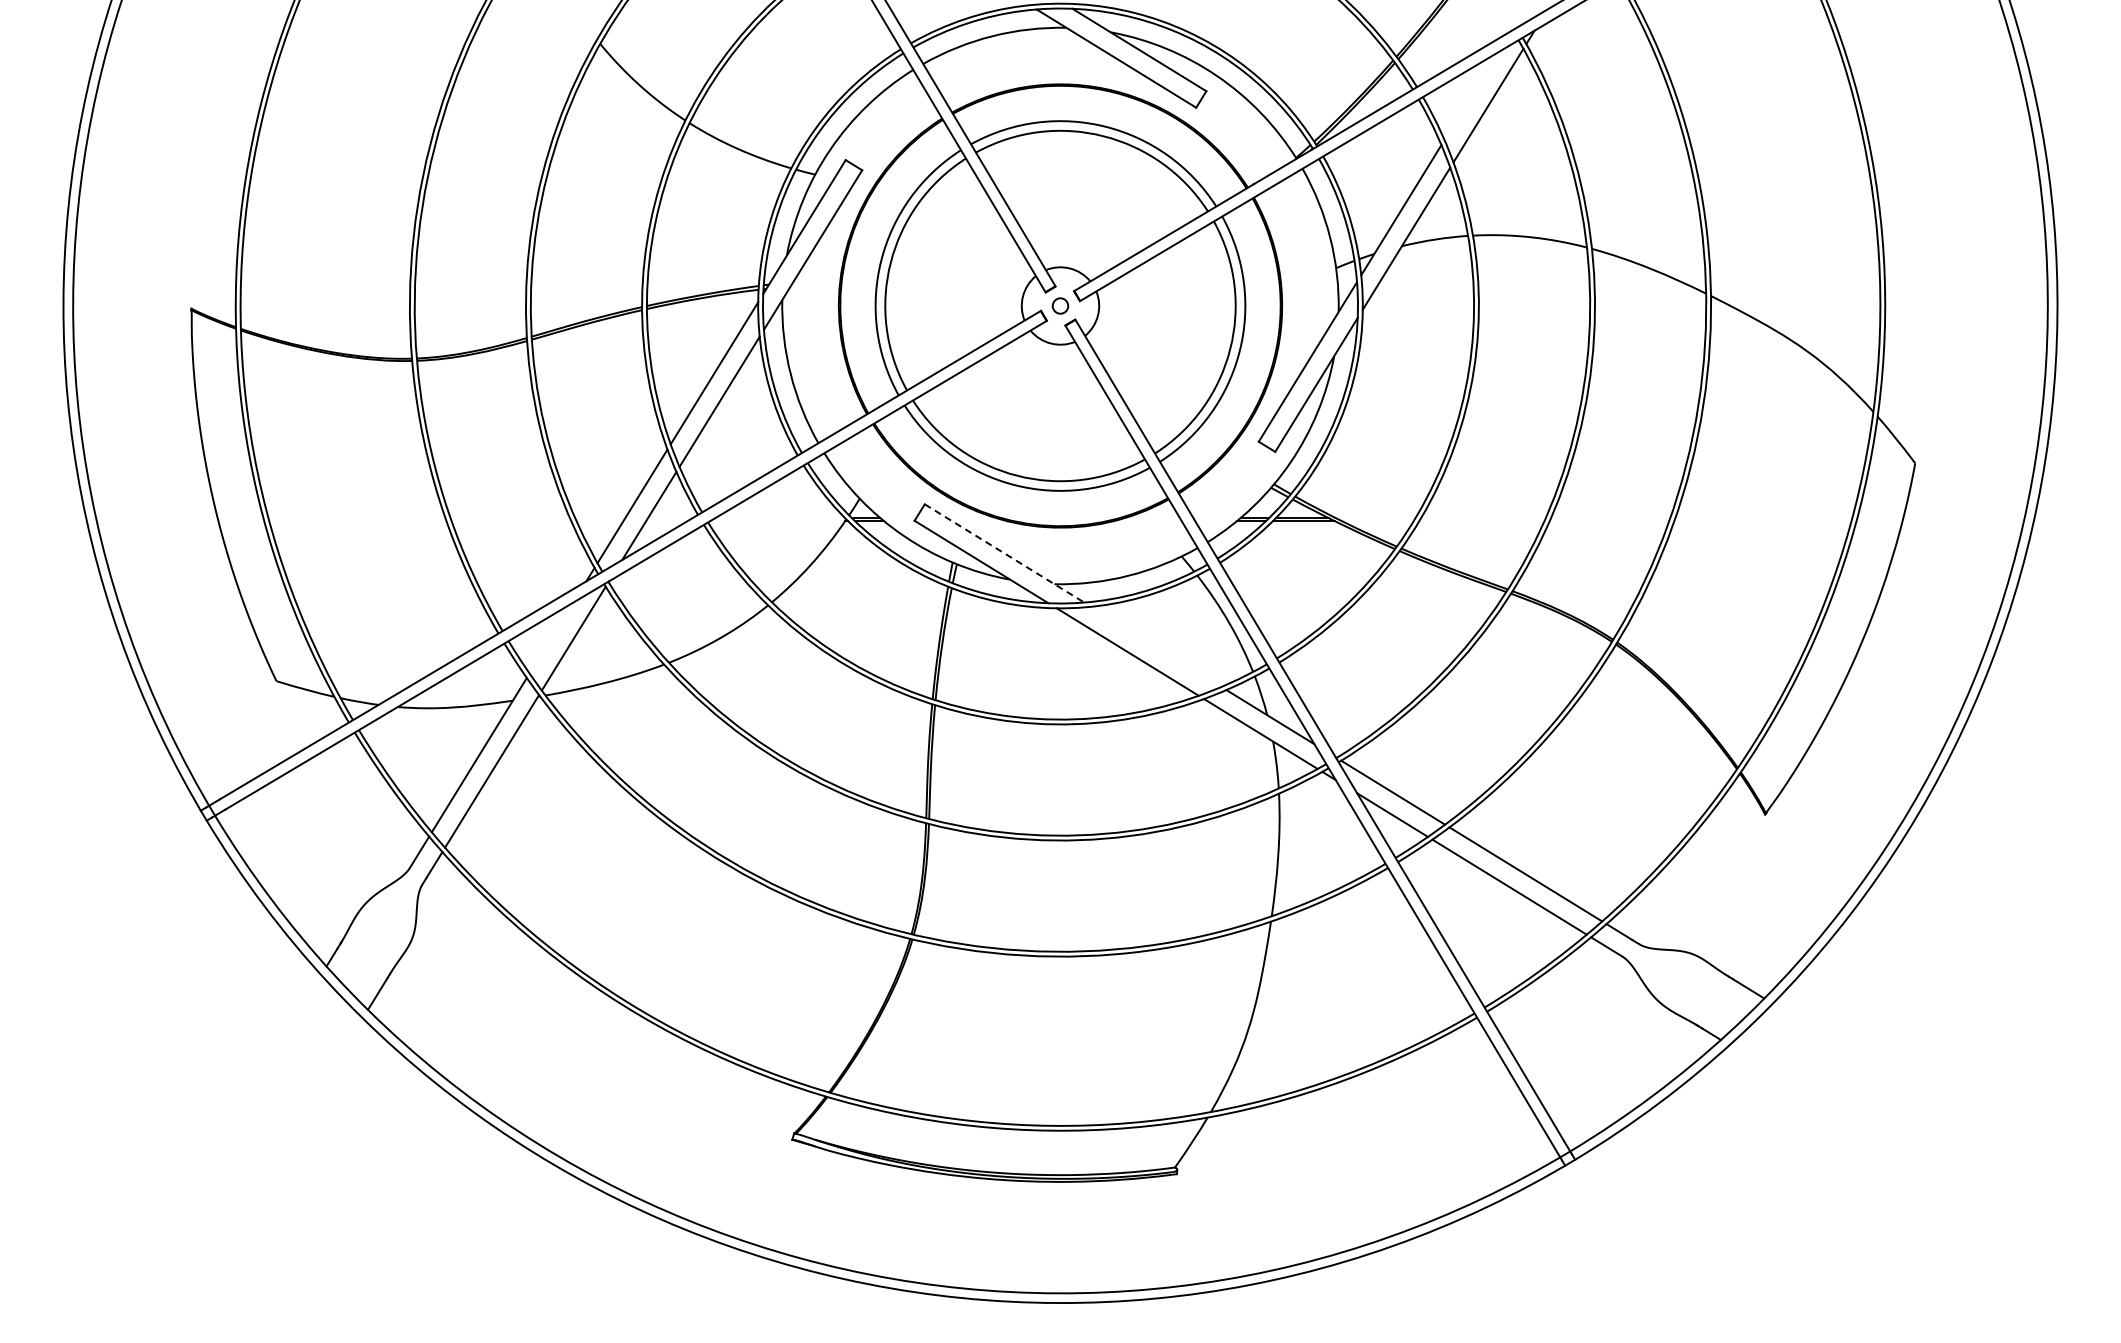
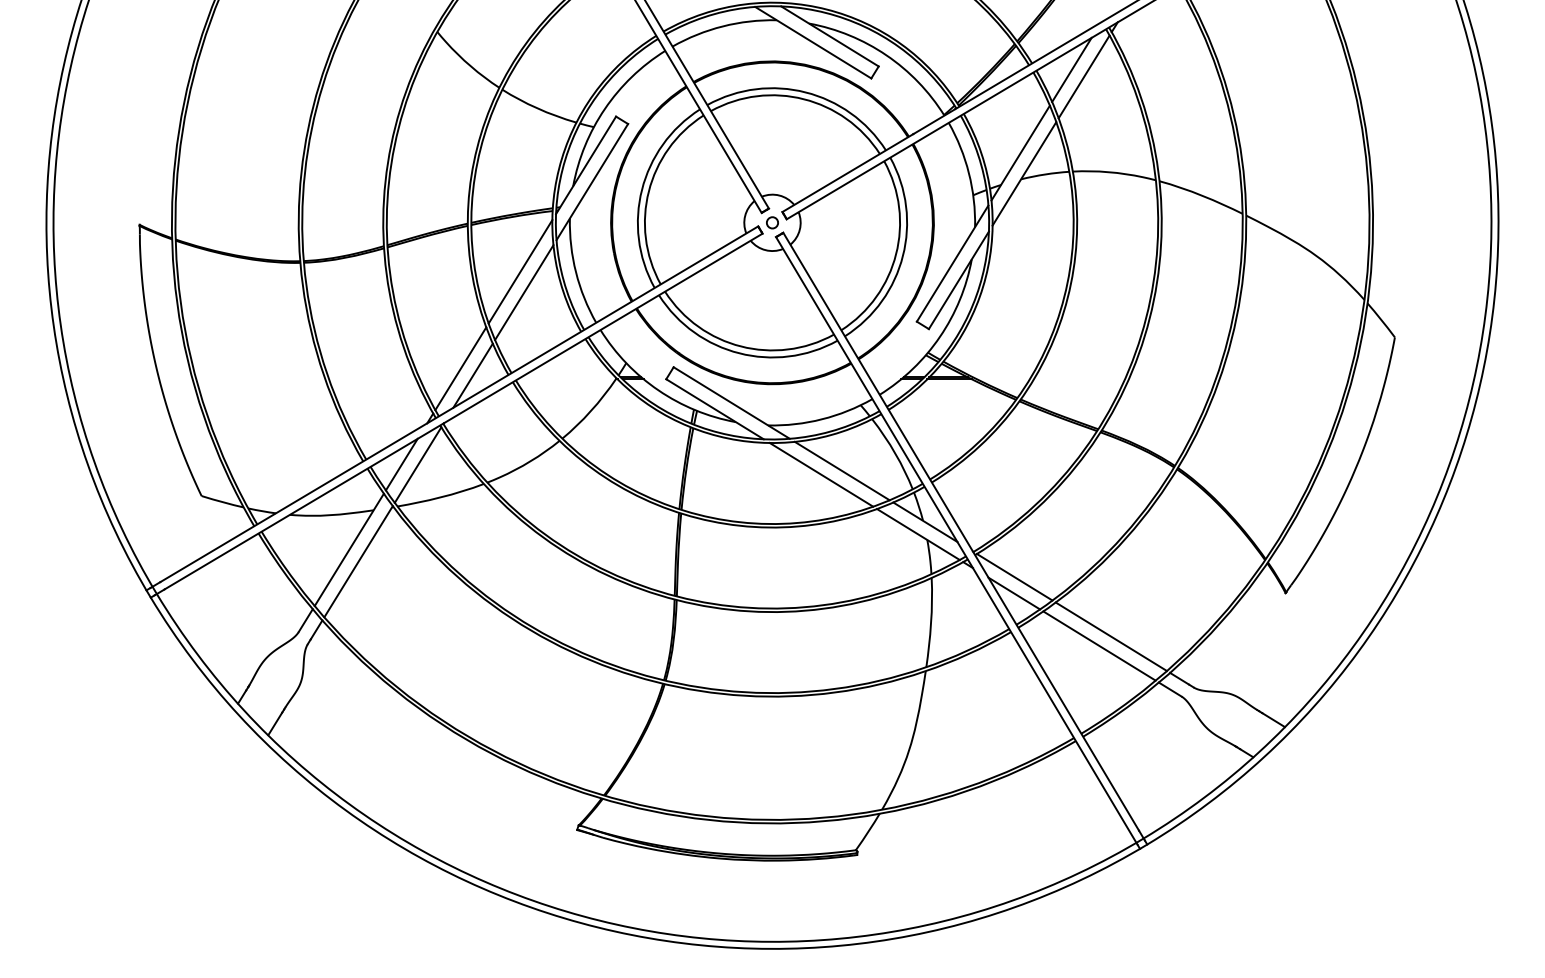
line: (1471, 96) -> (1071, 70), added
line: (1004, 553) -> (731, 403), dashed -> solid
line: (551, 637) -> (401, 464), added
line: (1156, 646) -> (842, 470), added

